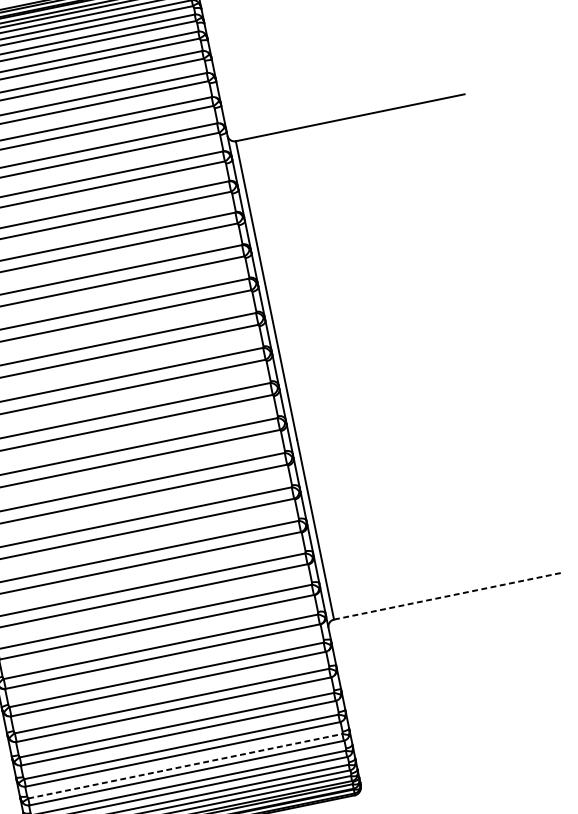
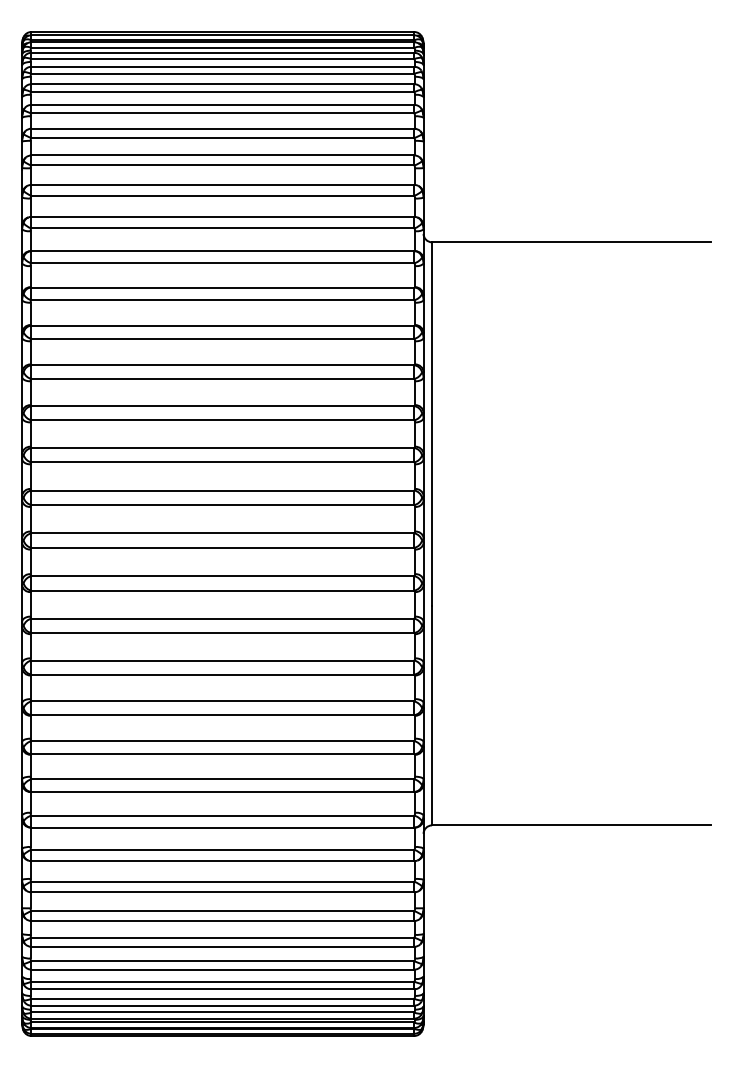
line: (448, 596) -> (571, 825), dashed -> solid
line: (185, 766) -> (222, 961), dashed -> solid

